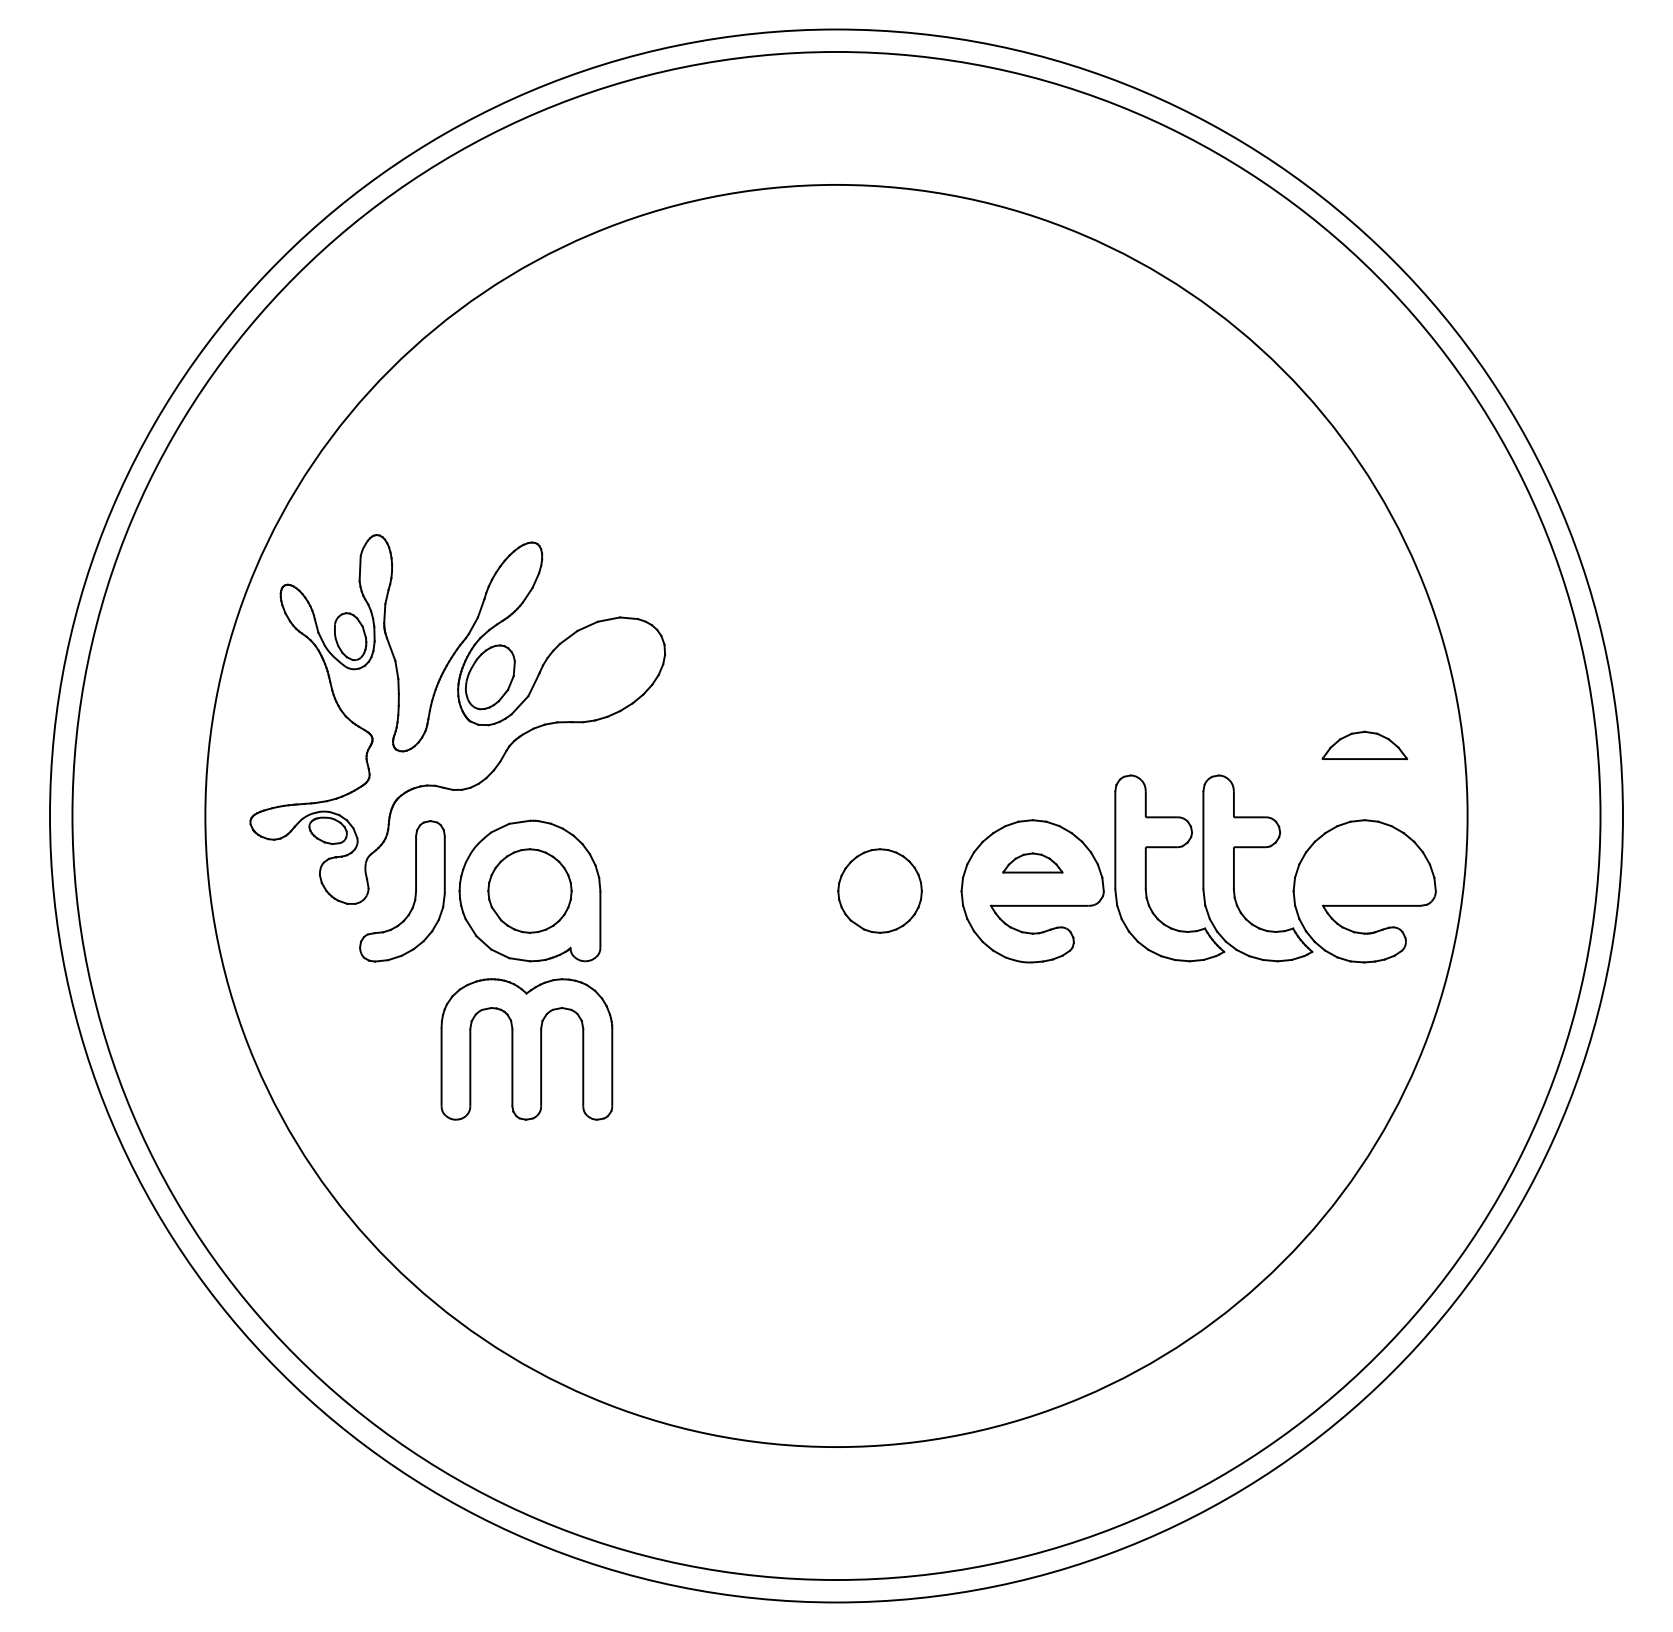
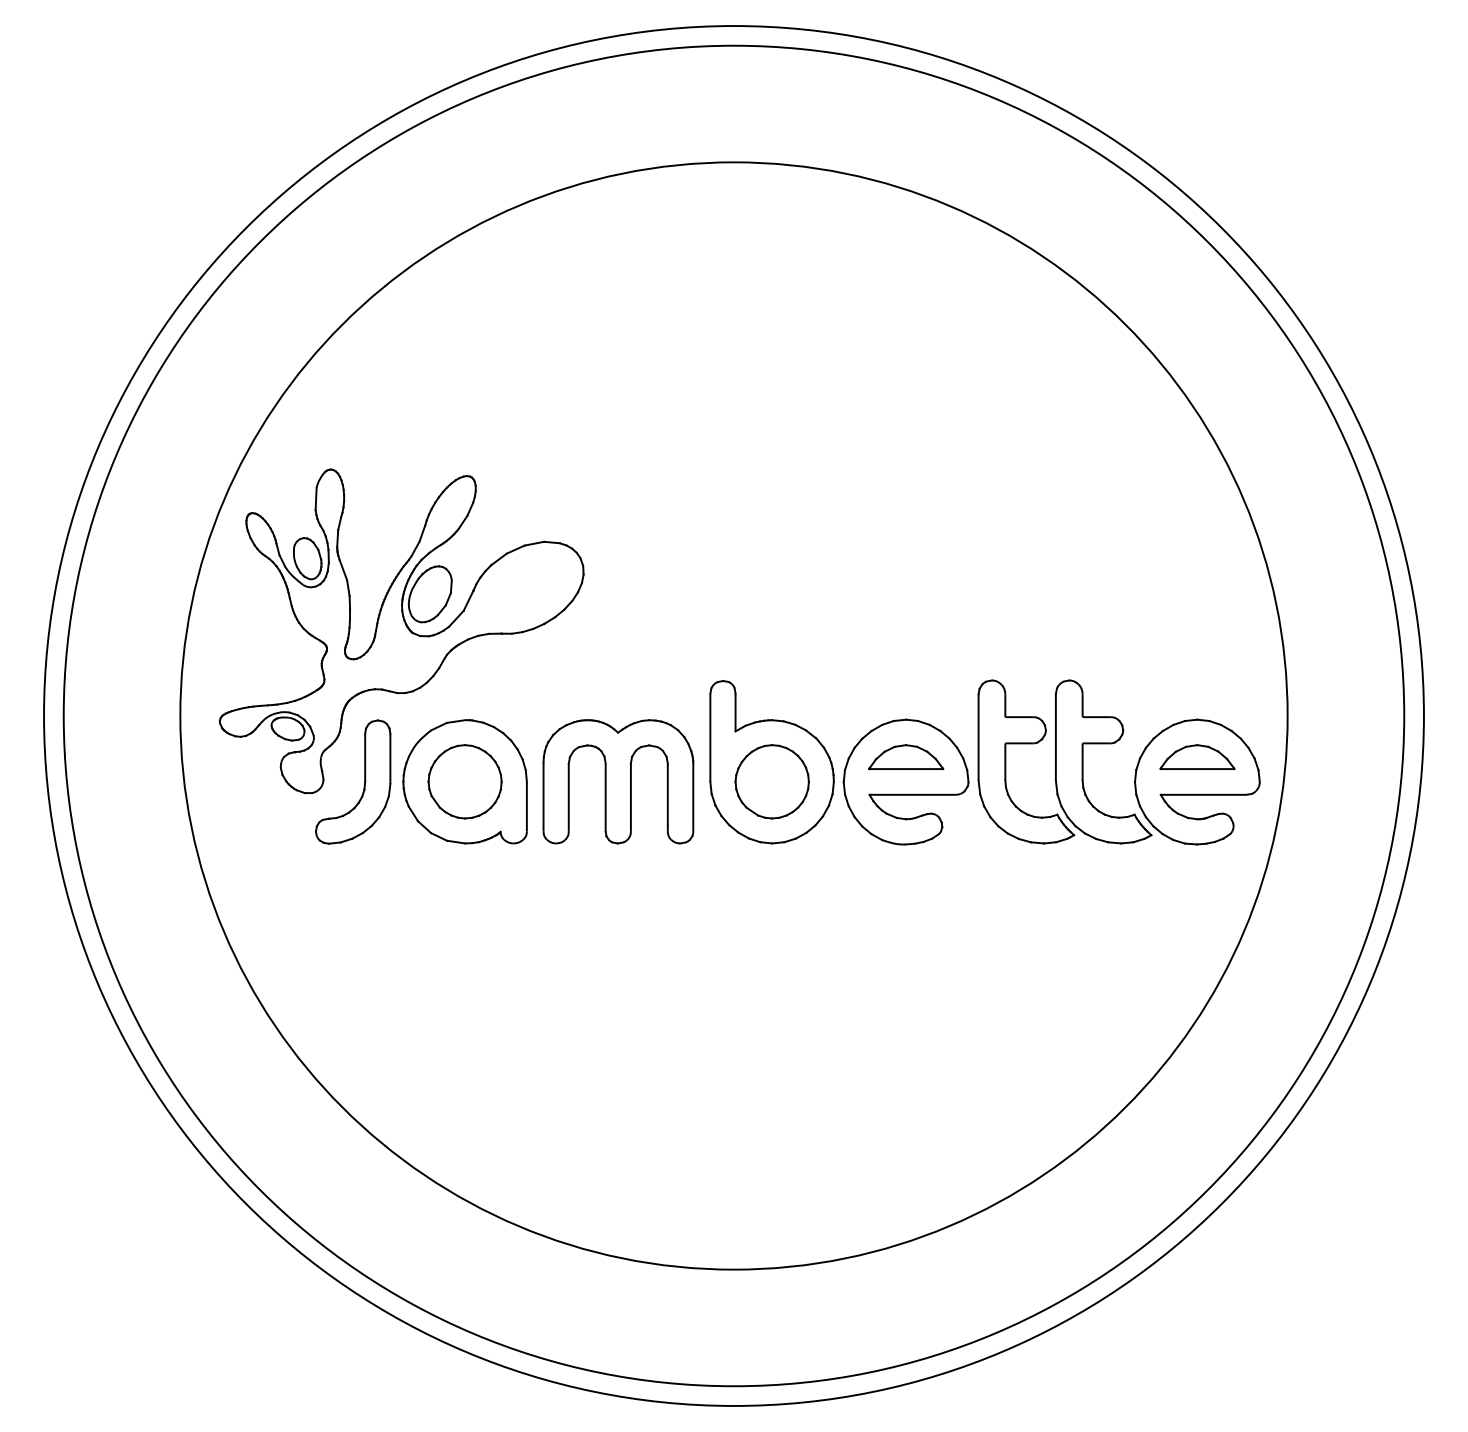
part: (1364, 745) -> (1197, 757), moved
part: (1033, 863) -> (906, 757), size x1.43
part: (879, 869) -> (771, 762), added
part: (527, 1049) -> (618, 781), moved

